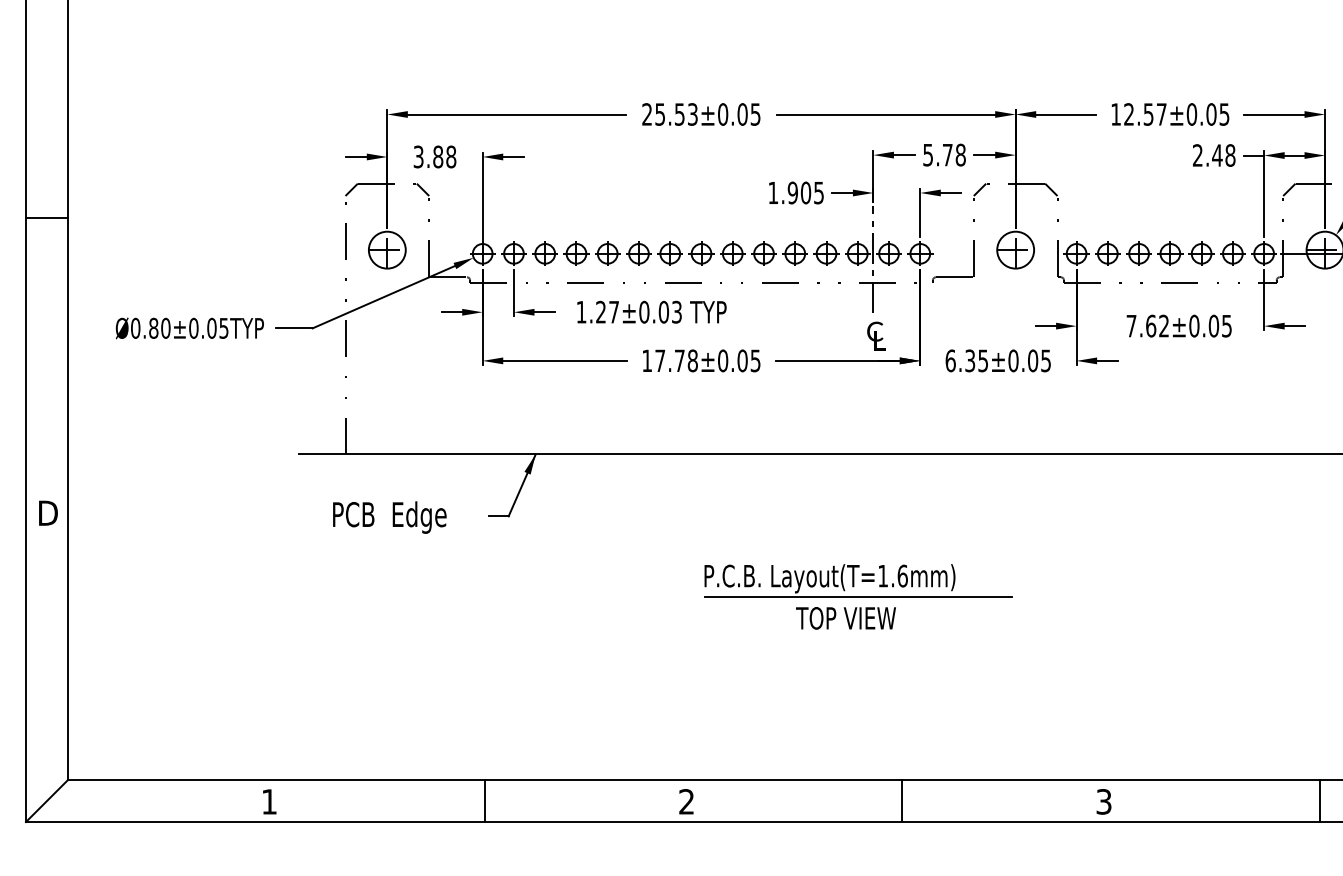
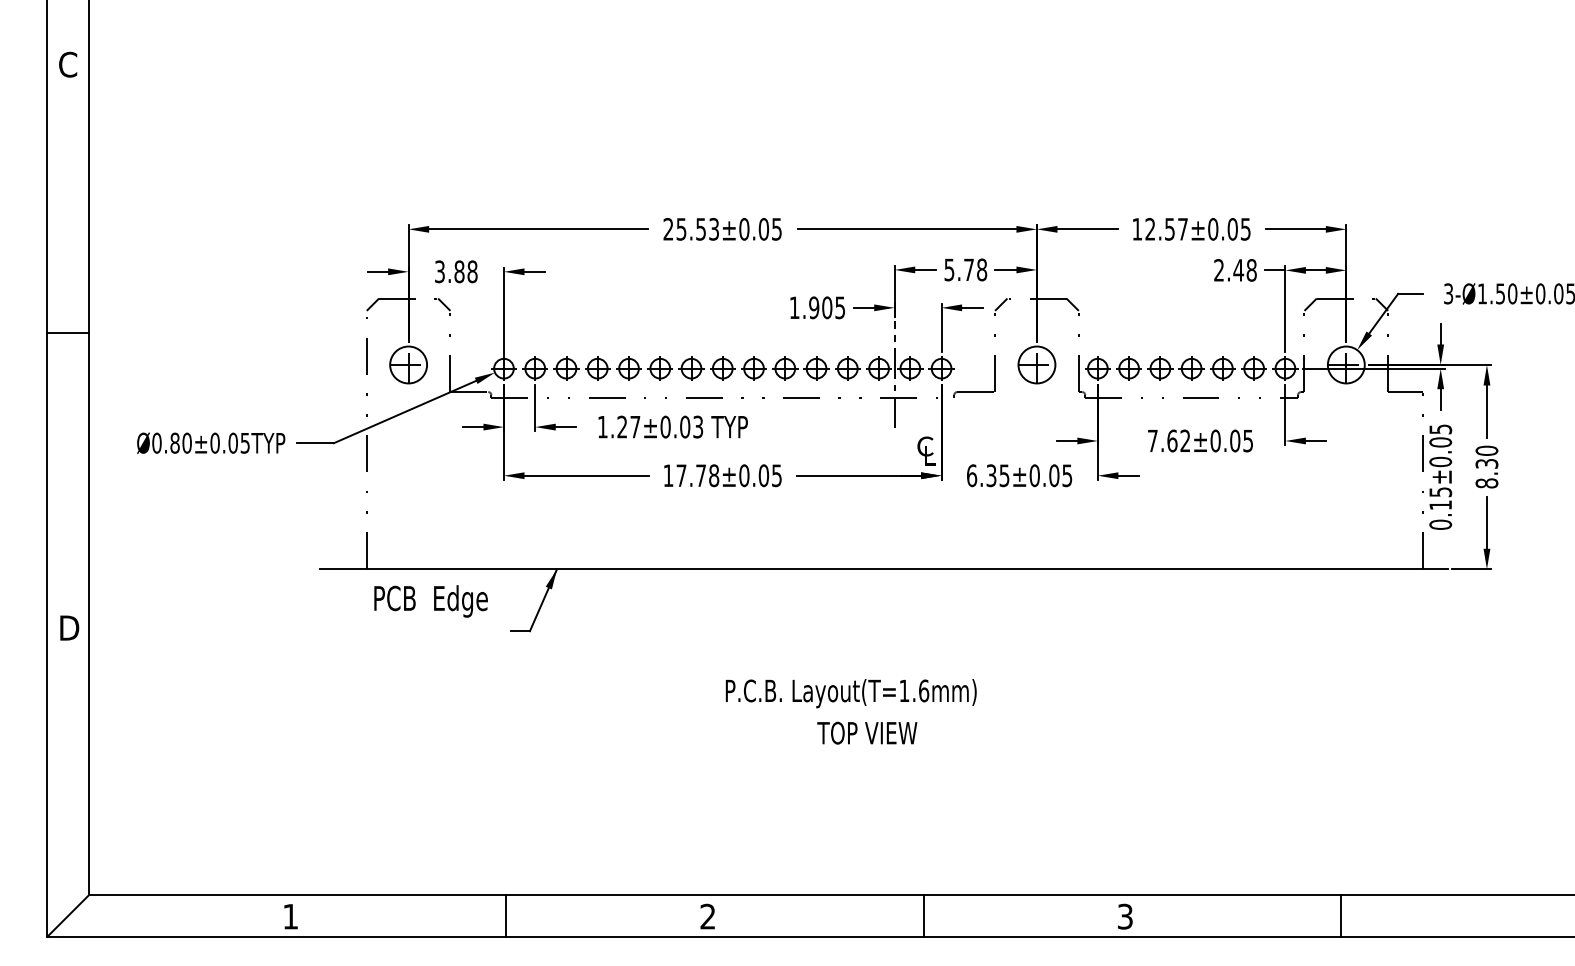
text: (876, 335) -> (926, 450), moved
text: (389, 517) -> (430, 601), moved
line: (858, 596) -> (879, 711), removed

